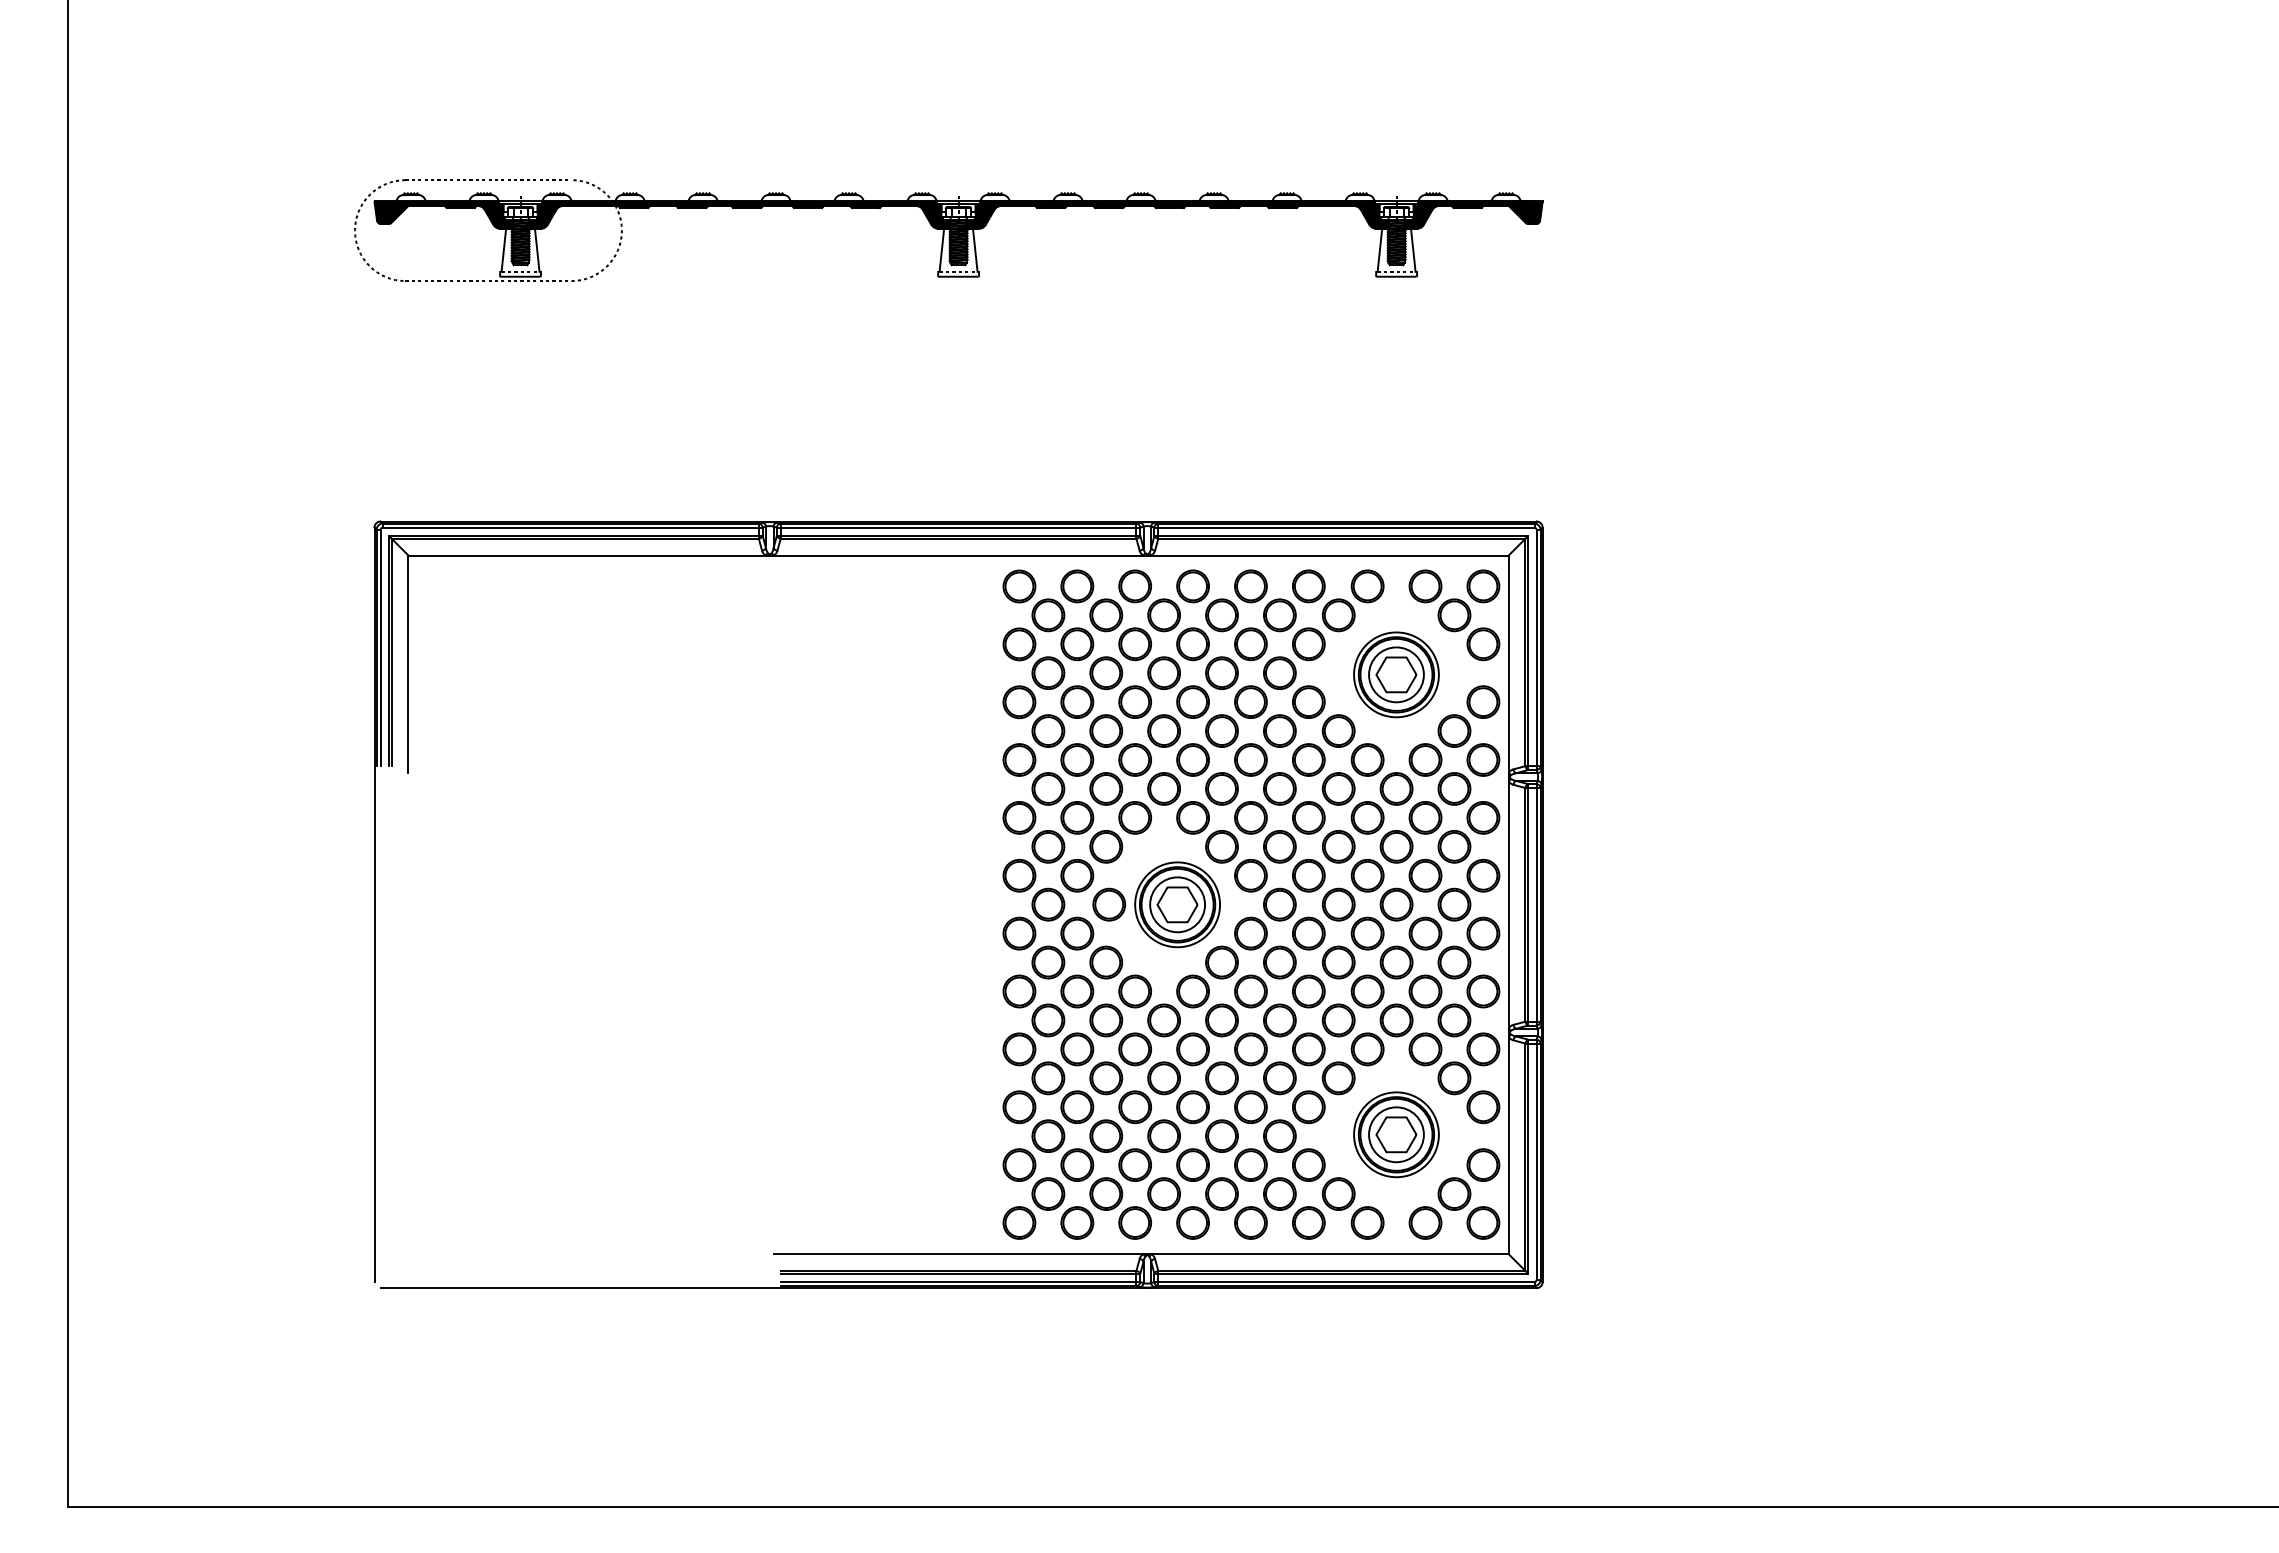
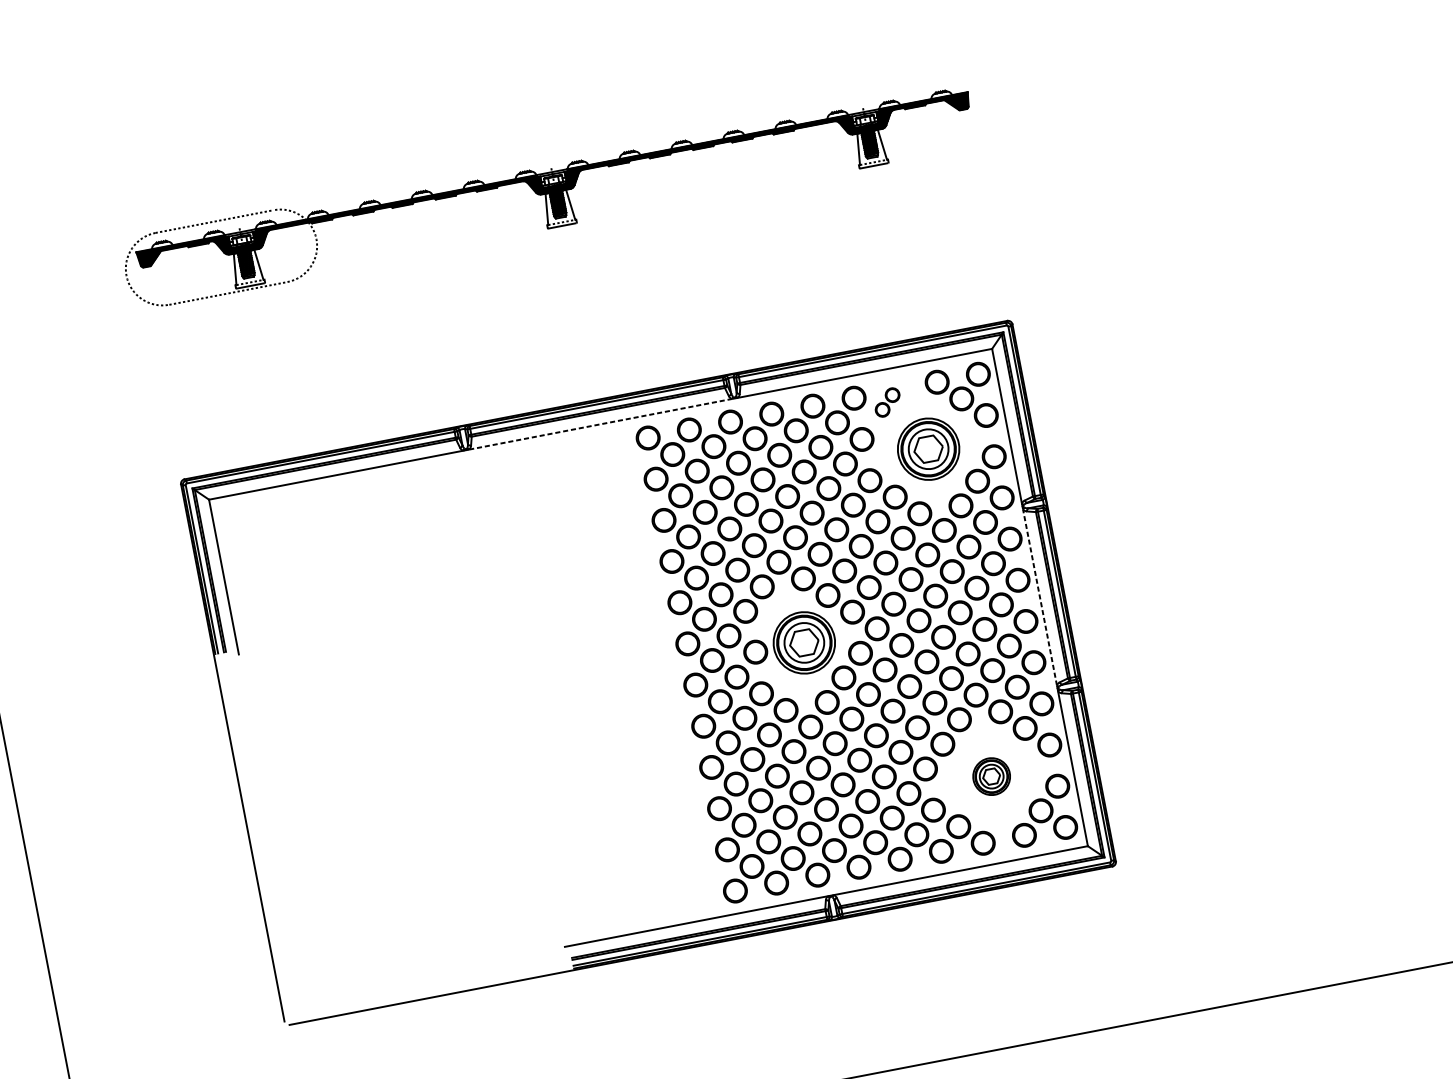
line: (958, 555) -> (600, 424), solid -> dashed
part: (1352, 600) -> (887, 402), size x0.6
line: (1508, 904) -> (1039, 597), solid -> dashed
part: (1396, 1134) -> (991, 776), size x0.6

